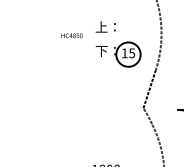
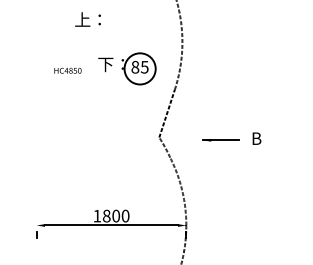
text: (105, 26) -> (87, 19), moved
text: (71, 35) -> (67, 70), moved
text: (124, 52) -> (135, 66), 15 -> 85

